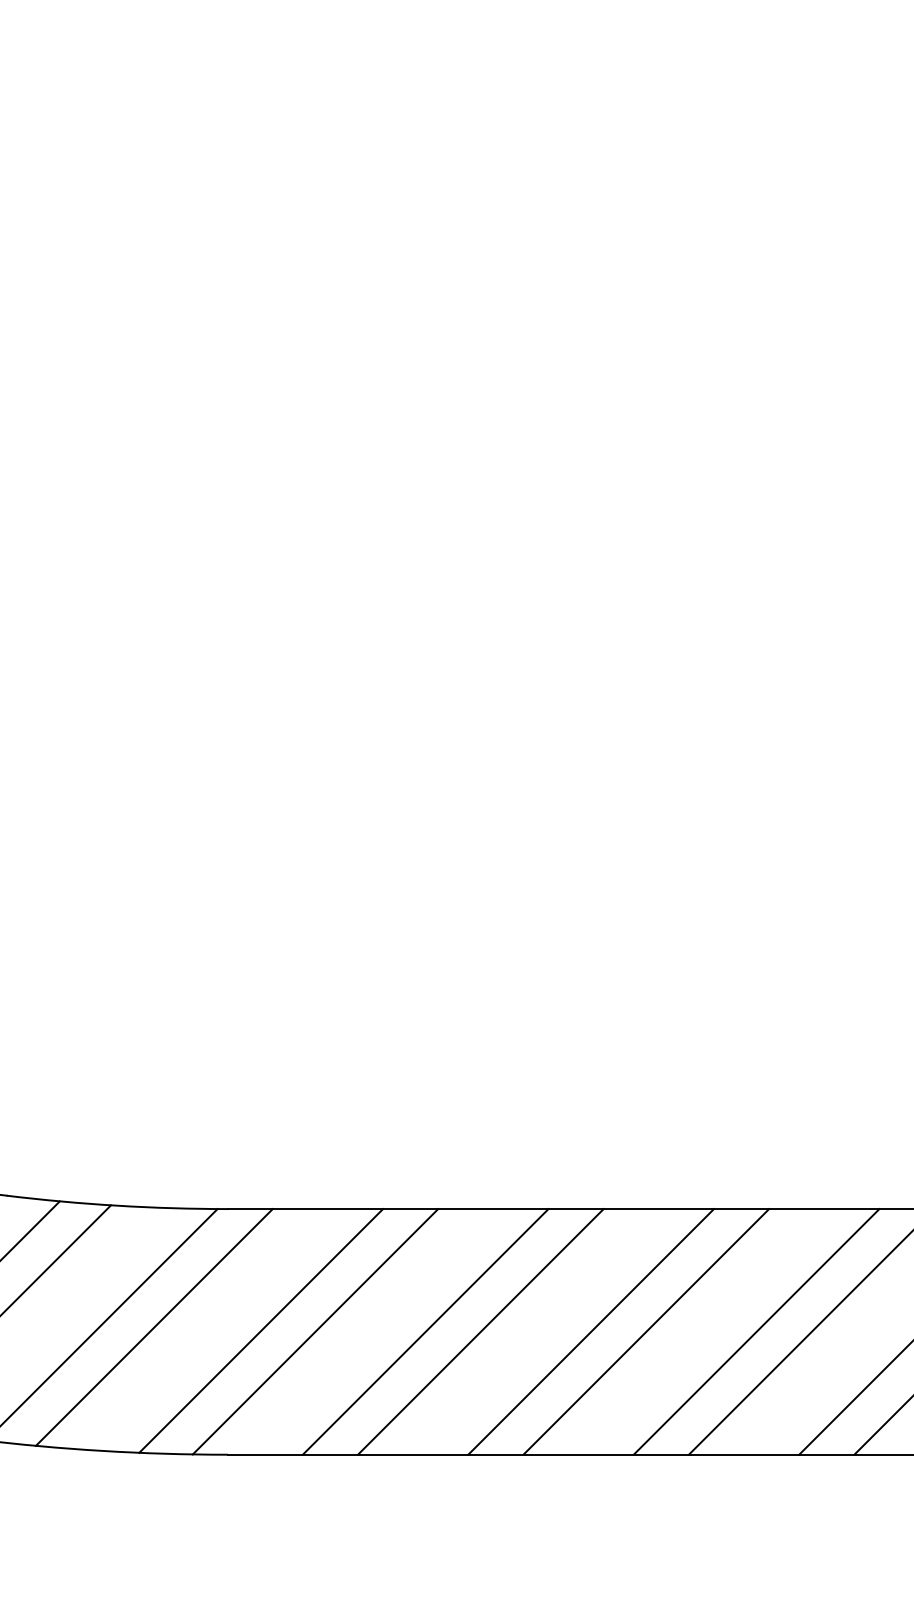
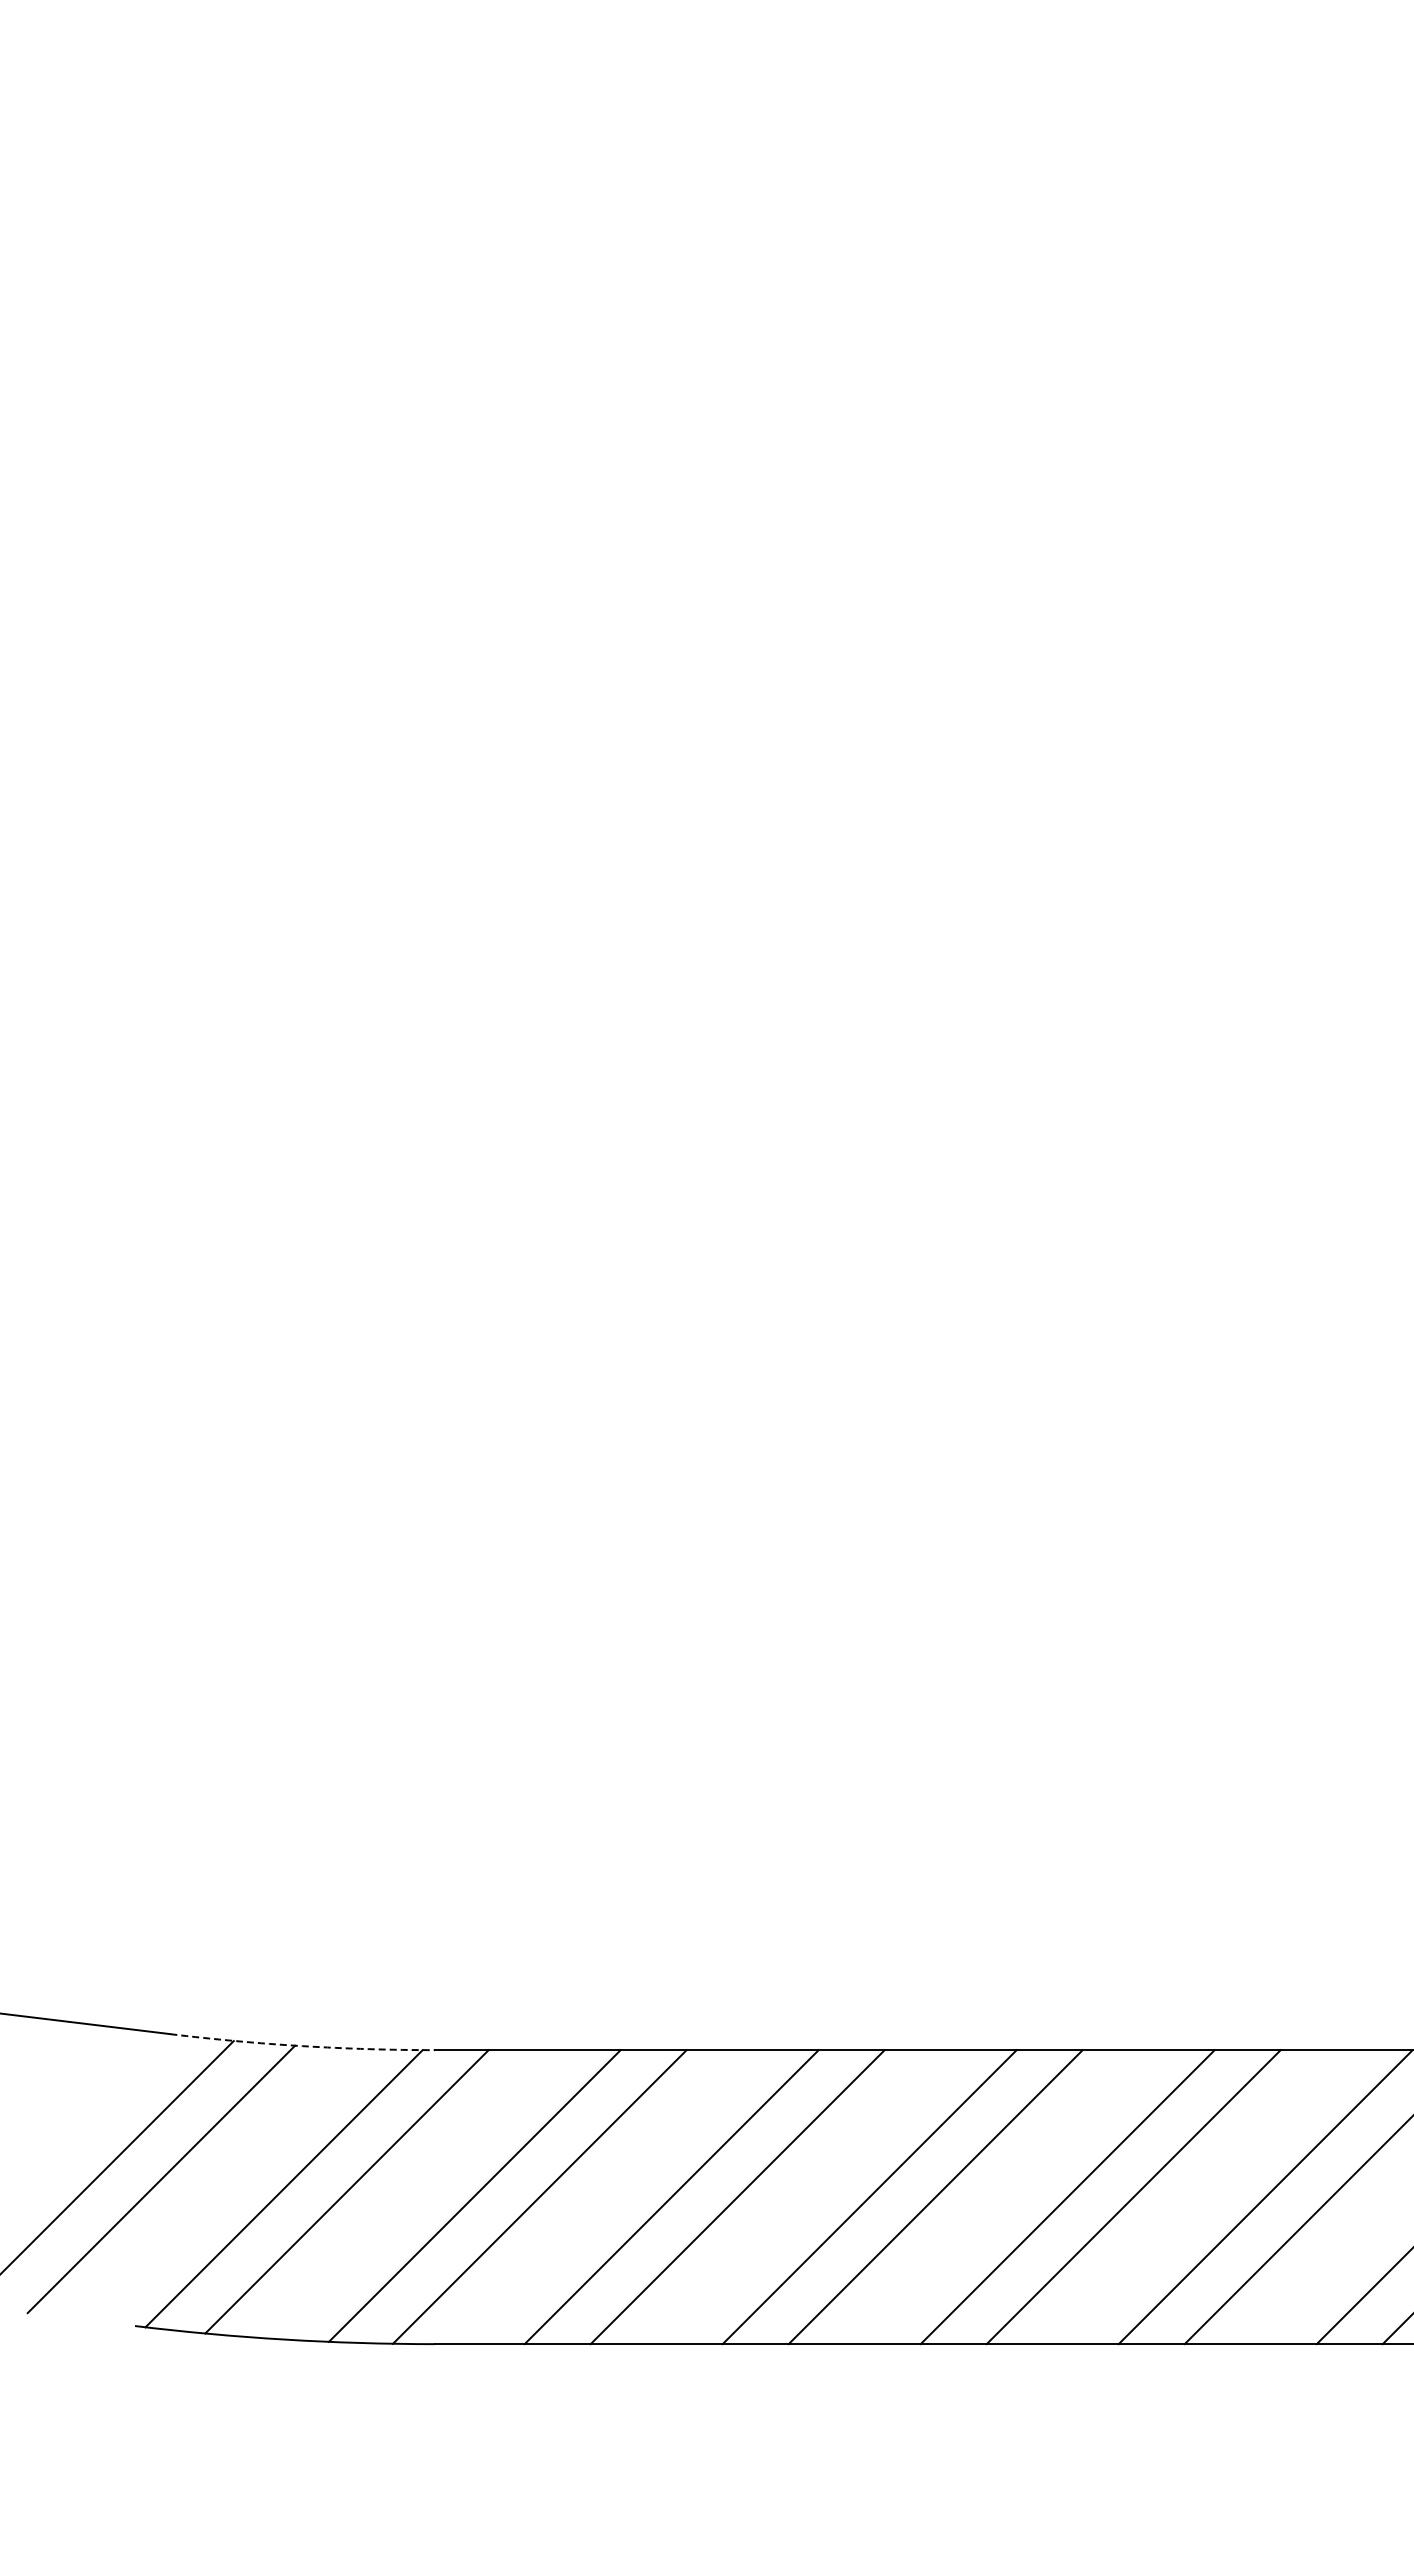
arc: (117, 1206) -> (302, 2046), solid -> dashed

